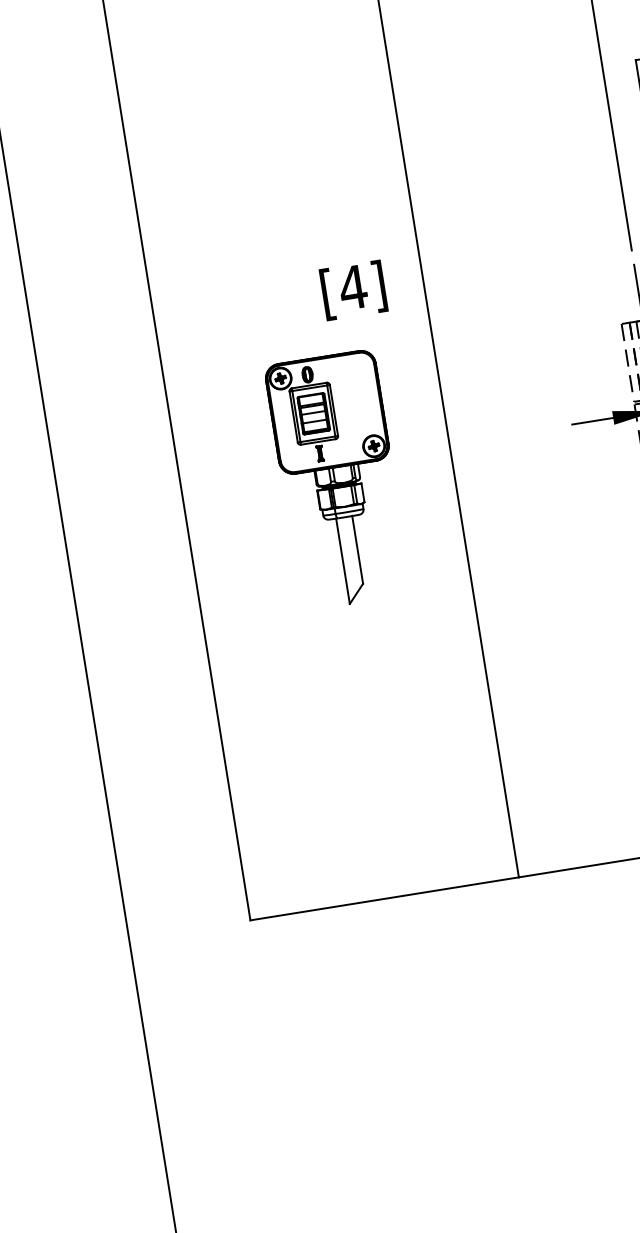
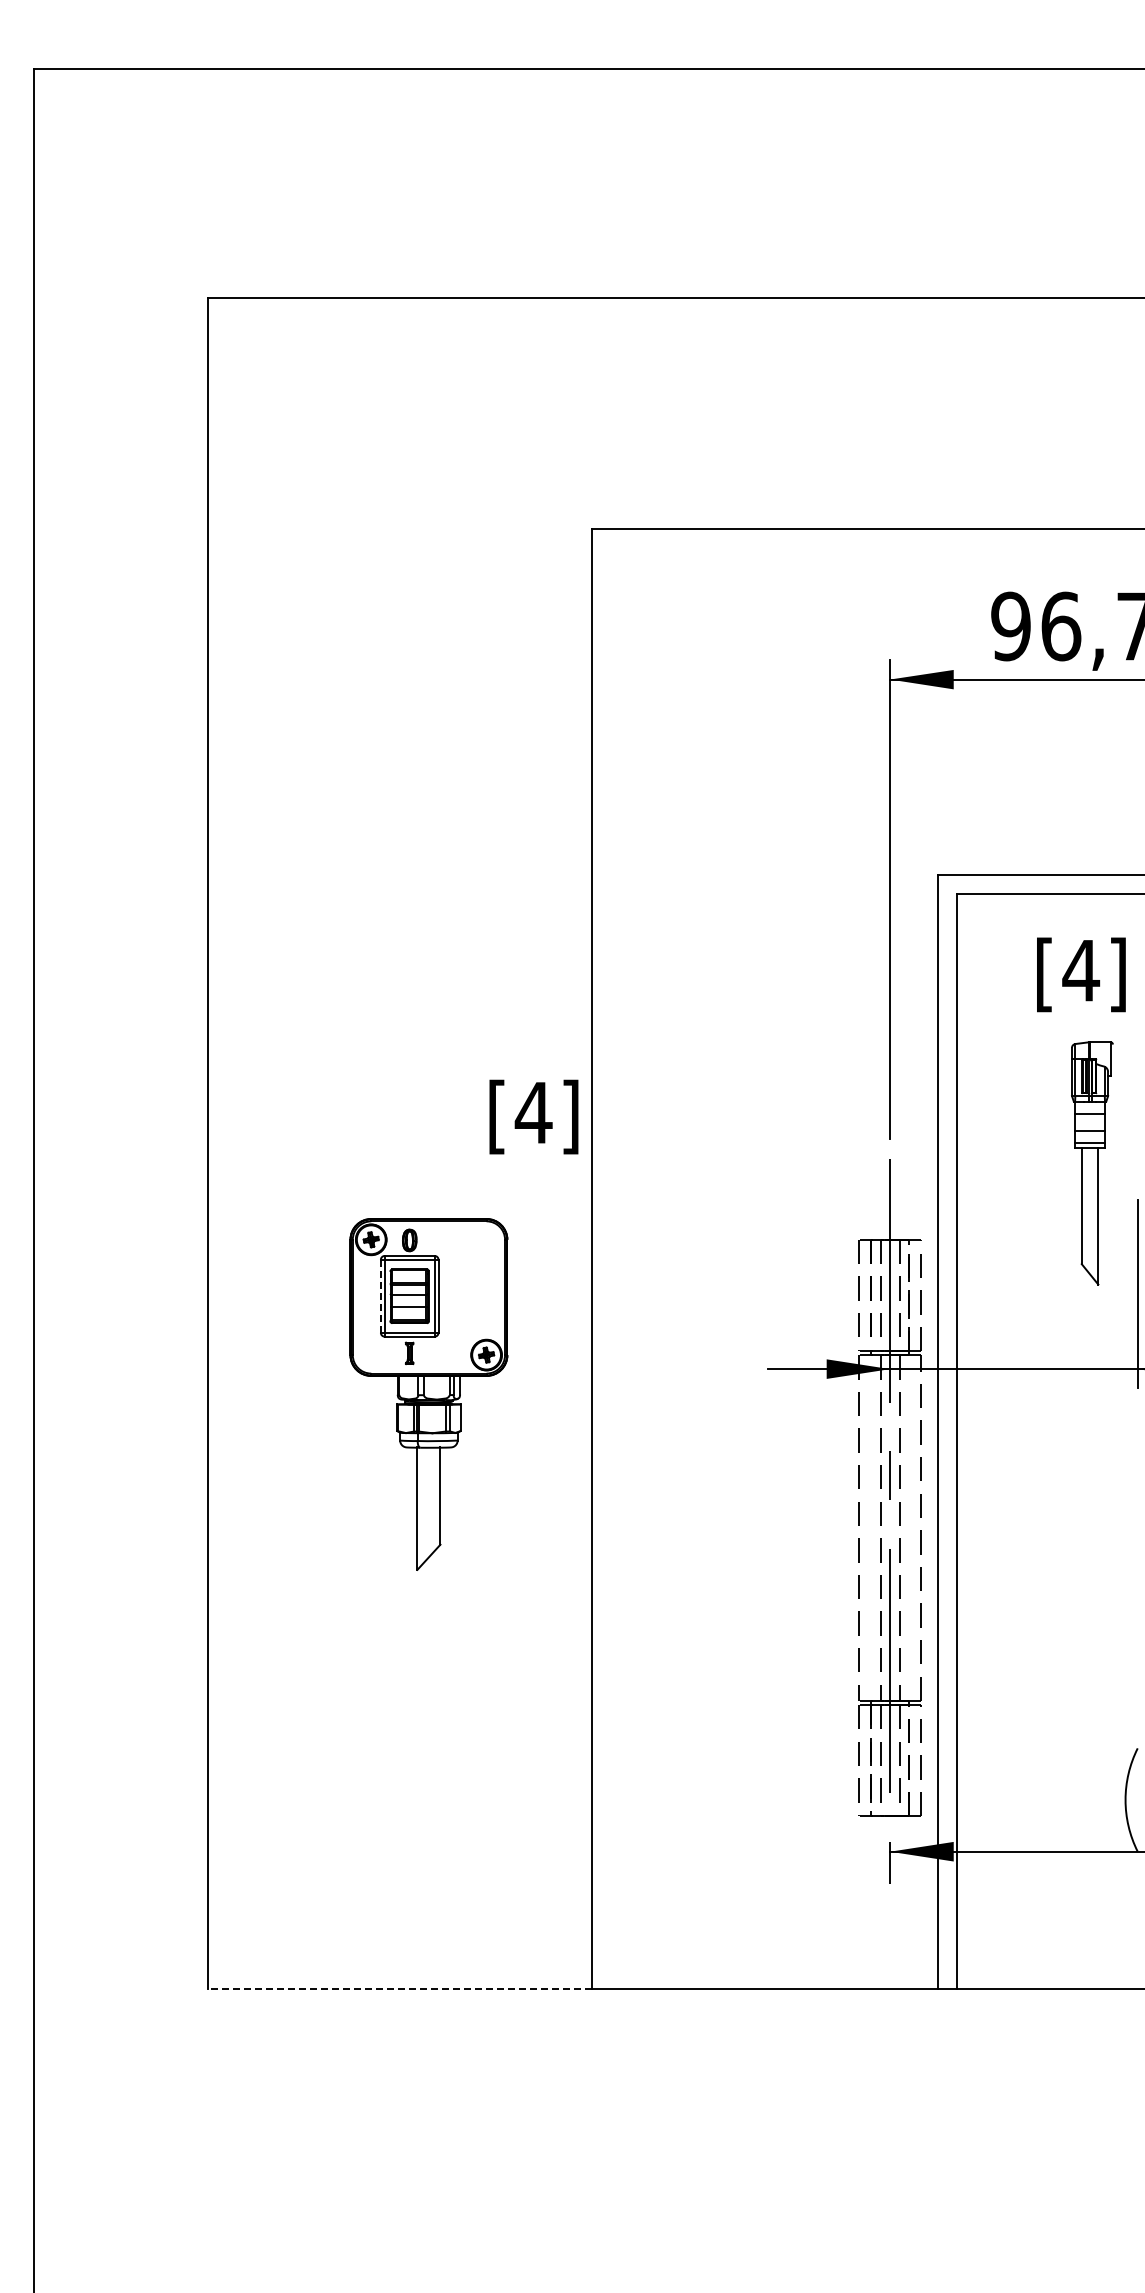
text: (353, 290) -> (533, 1116), moved
line: (293, 417) -> (380, 1296), solid -> dashed
line: (384, 899) -> (399, 1989), solid -> dashed

